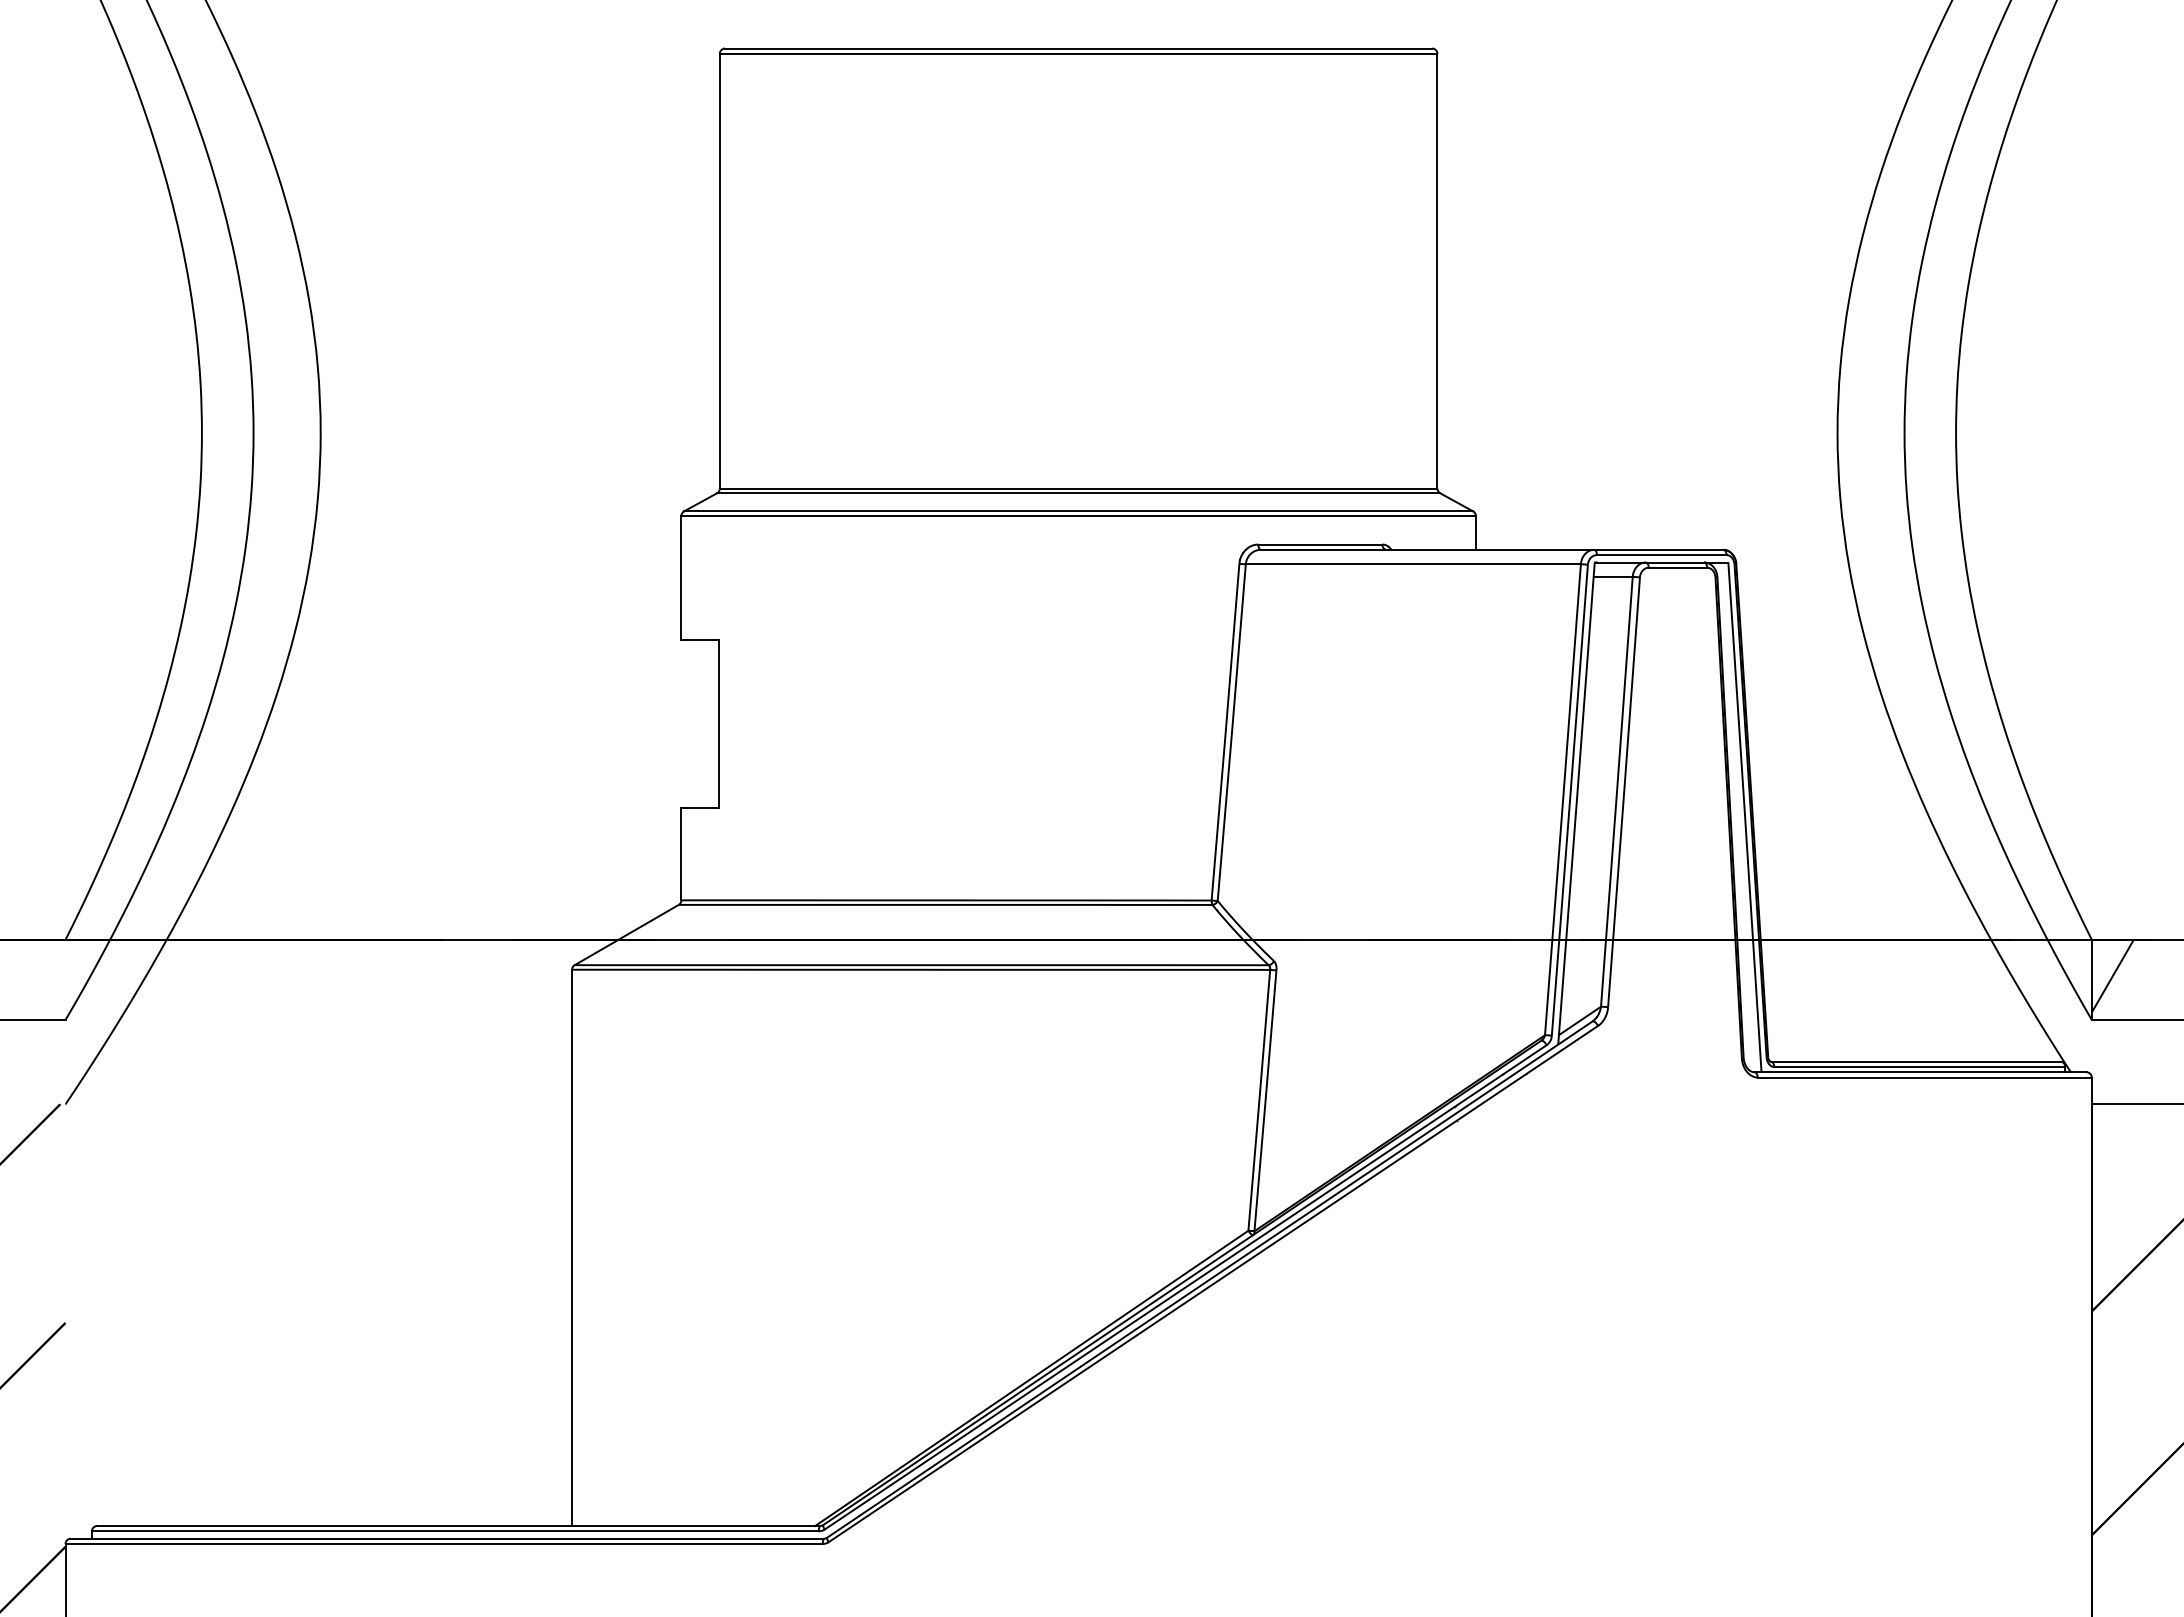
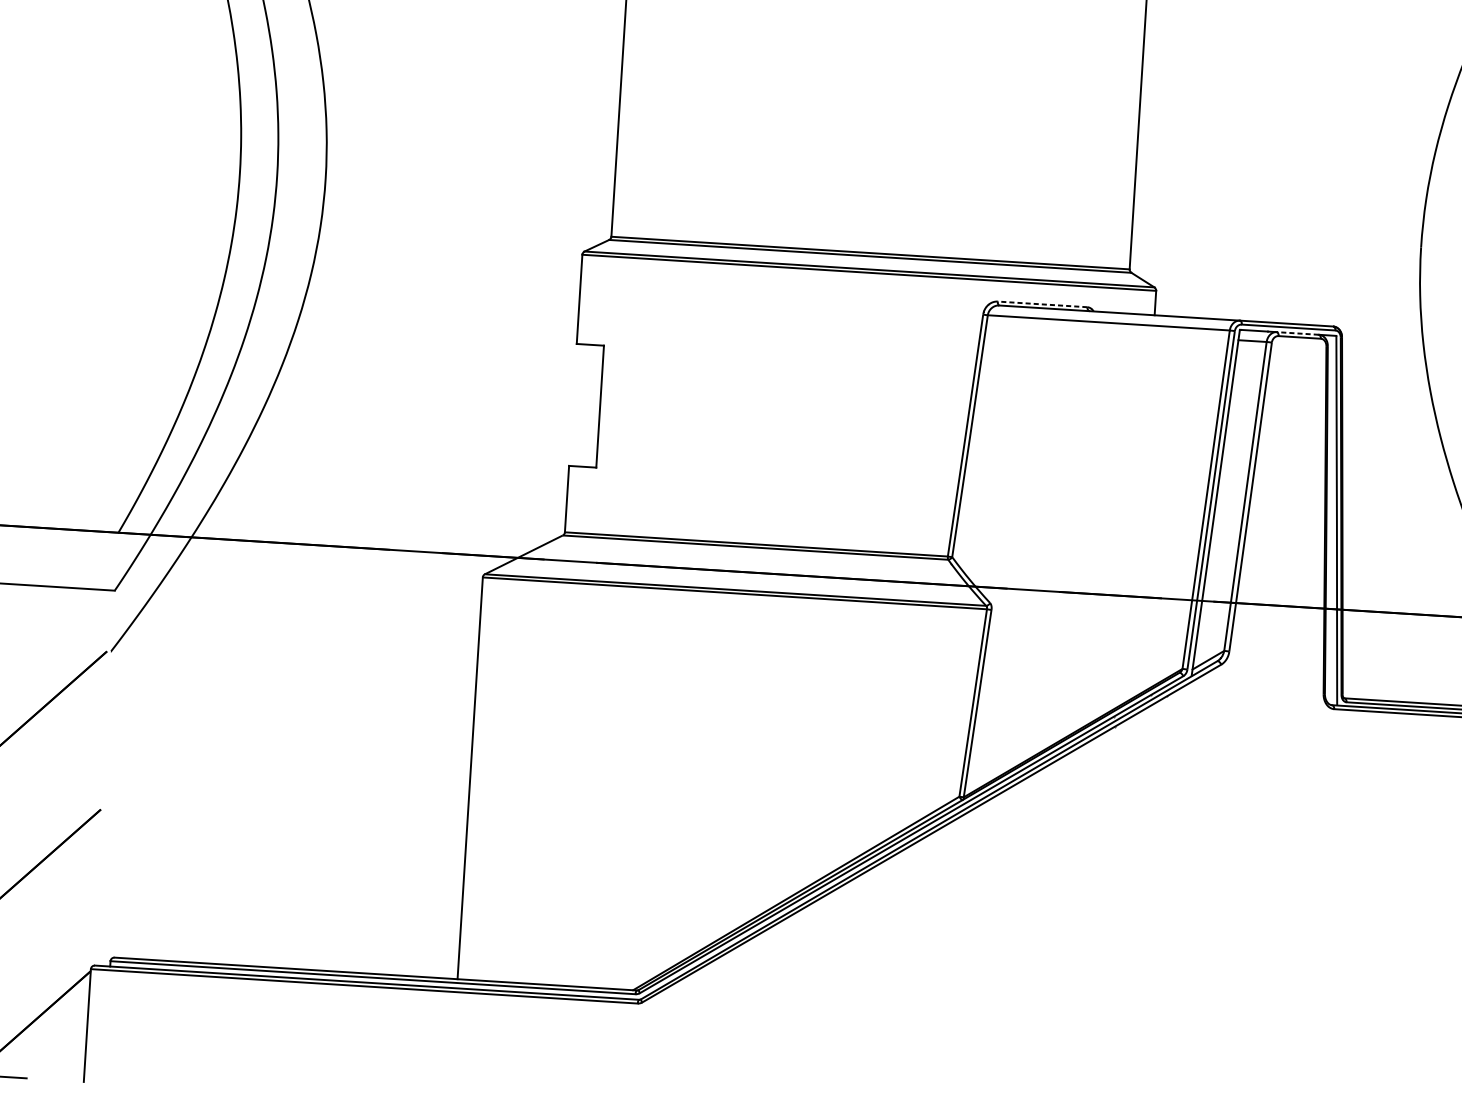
line: (1319, 544) -> (1041, 304), solid -> dashed
line: (1674, 562) -> (1297, 333), solid -> dashed

